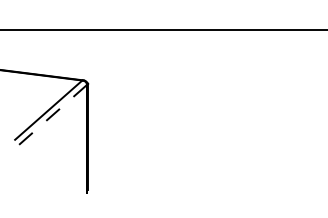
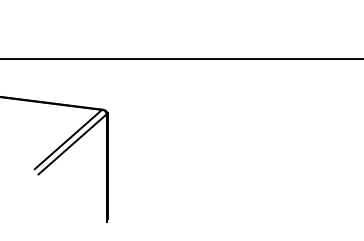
line: (52, 115) -> (72, 144), dashed -> solid

